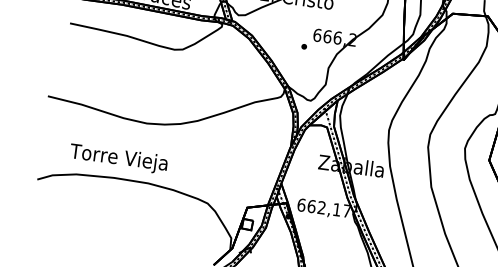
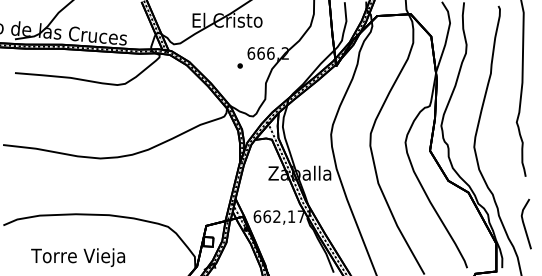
text: (119, 158) -> (78, 257), moved

